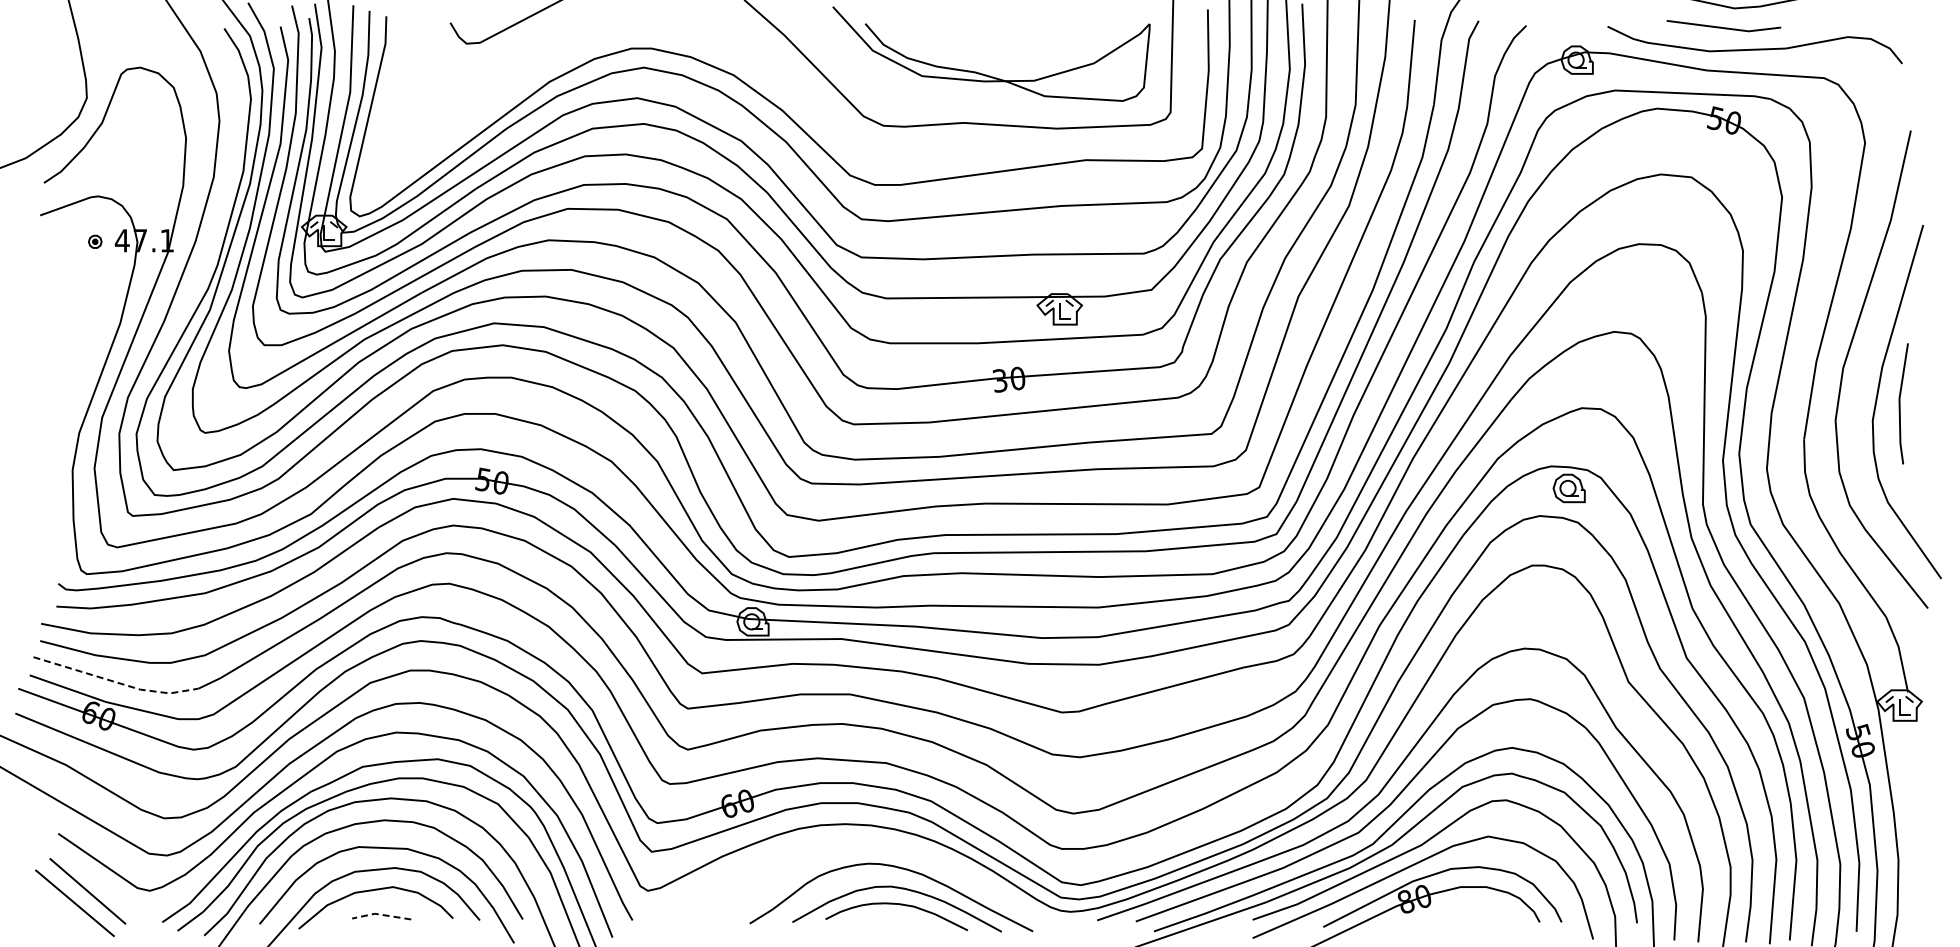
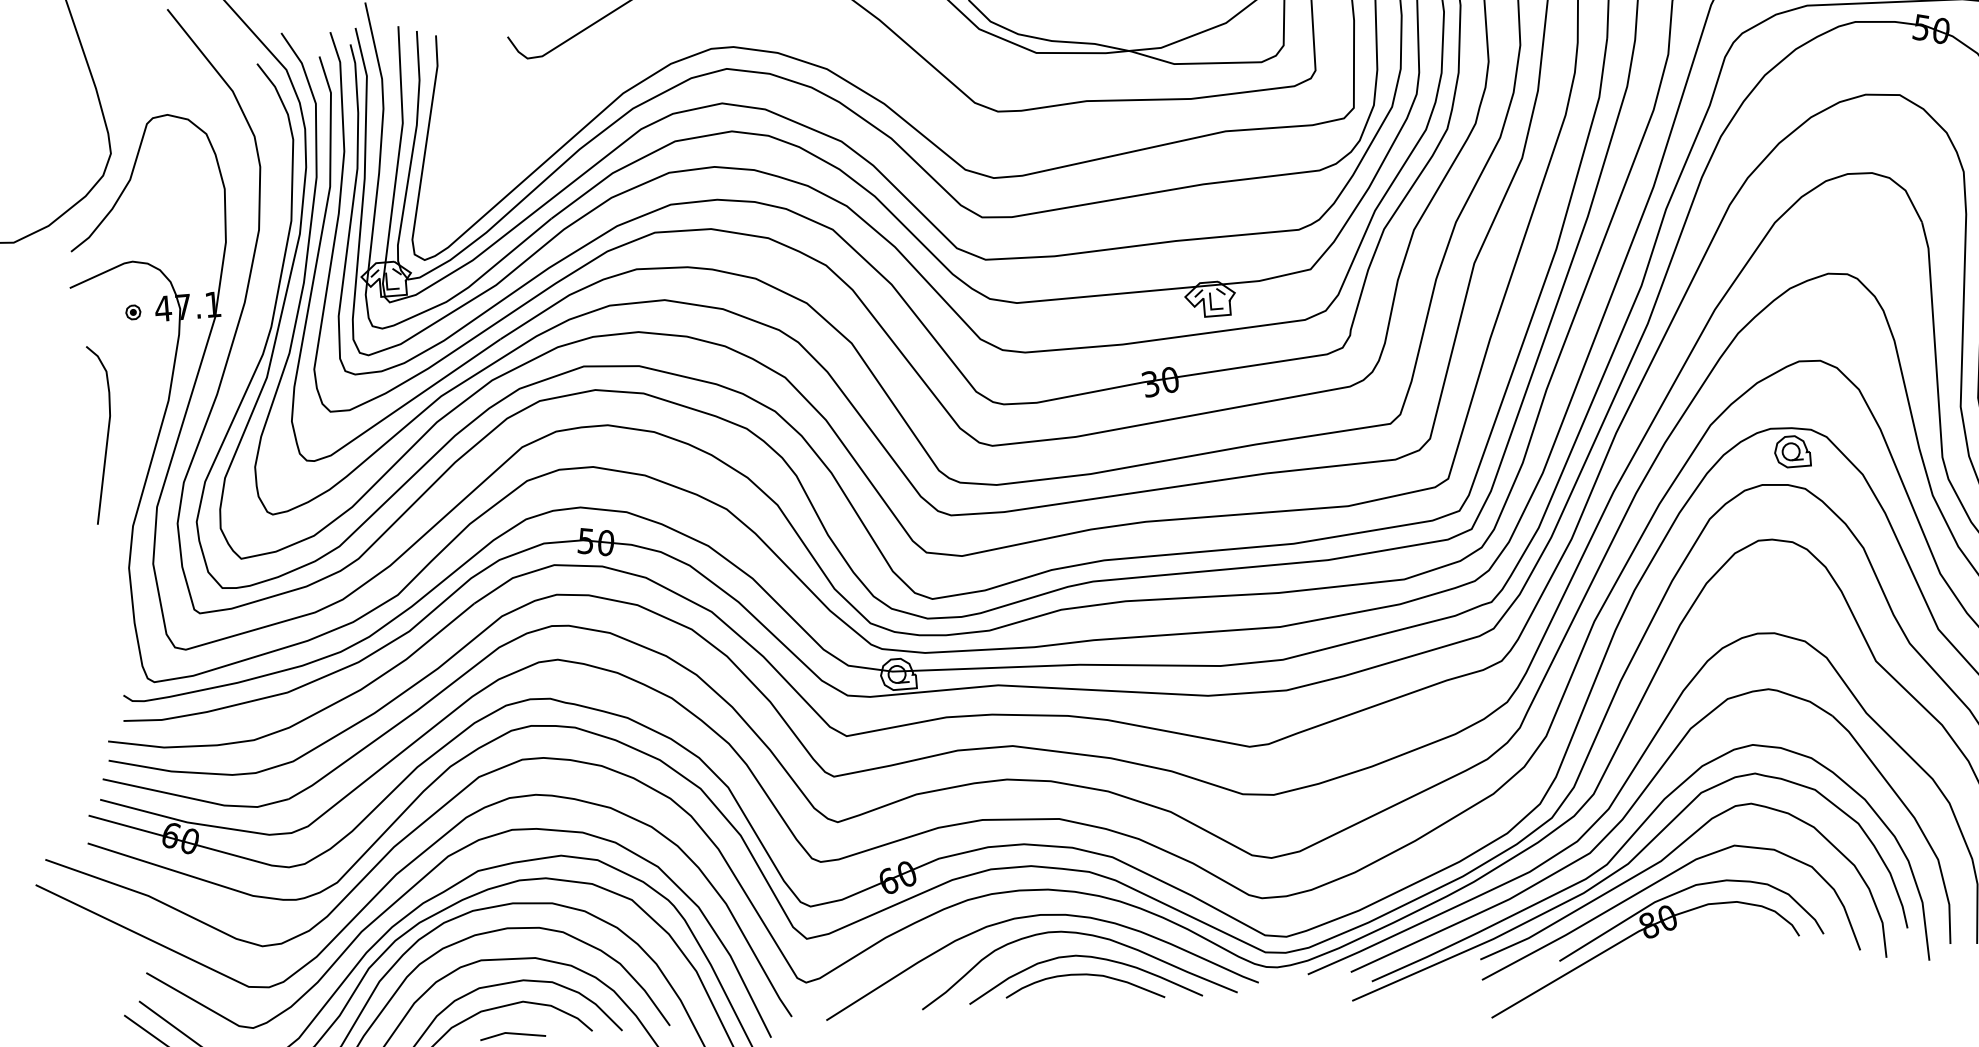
curve: (62, 348) -> (106, 433), added
line: (116, 682) -> (197, 799), dashed -> solid
curve: (851, 849) -> (1028, 918), added
line: (380, 914) -> (511, 1033), dashed -> solid

